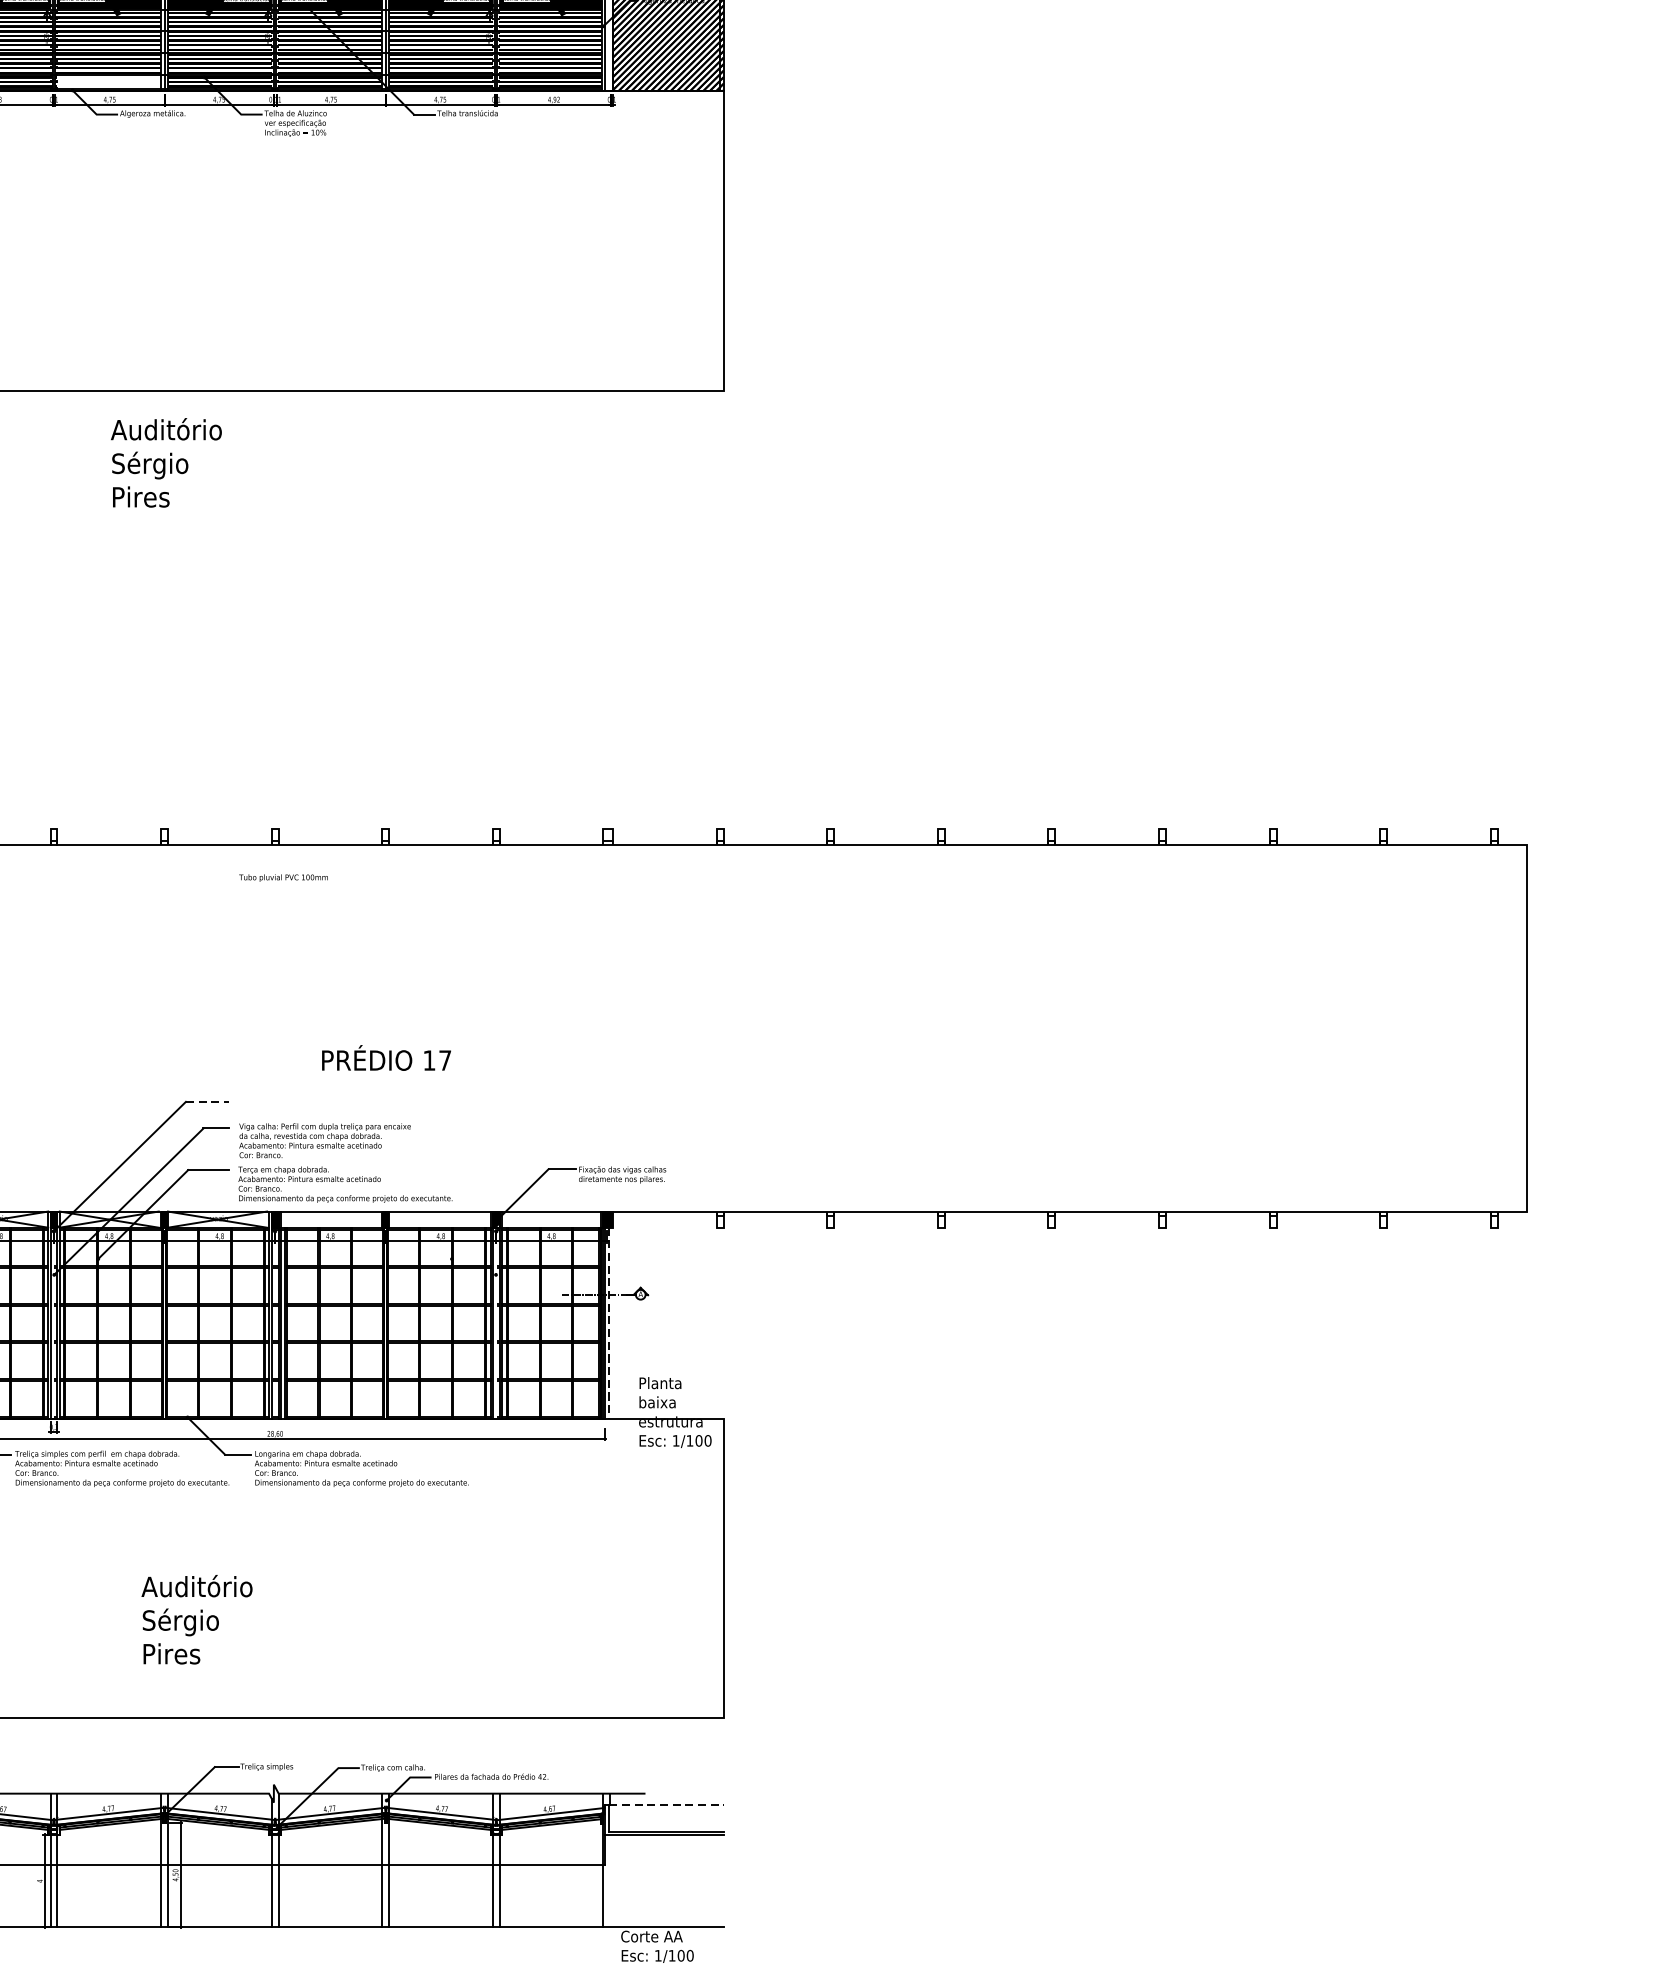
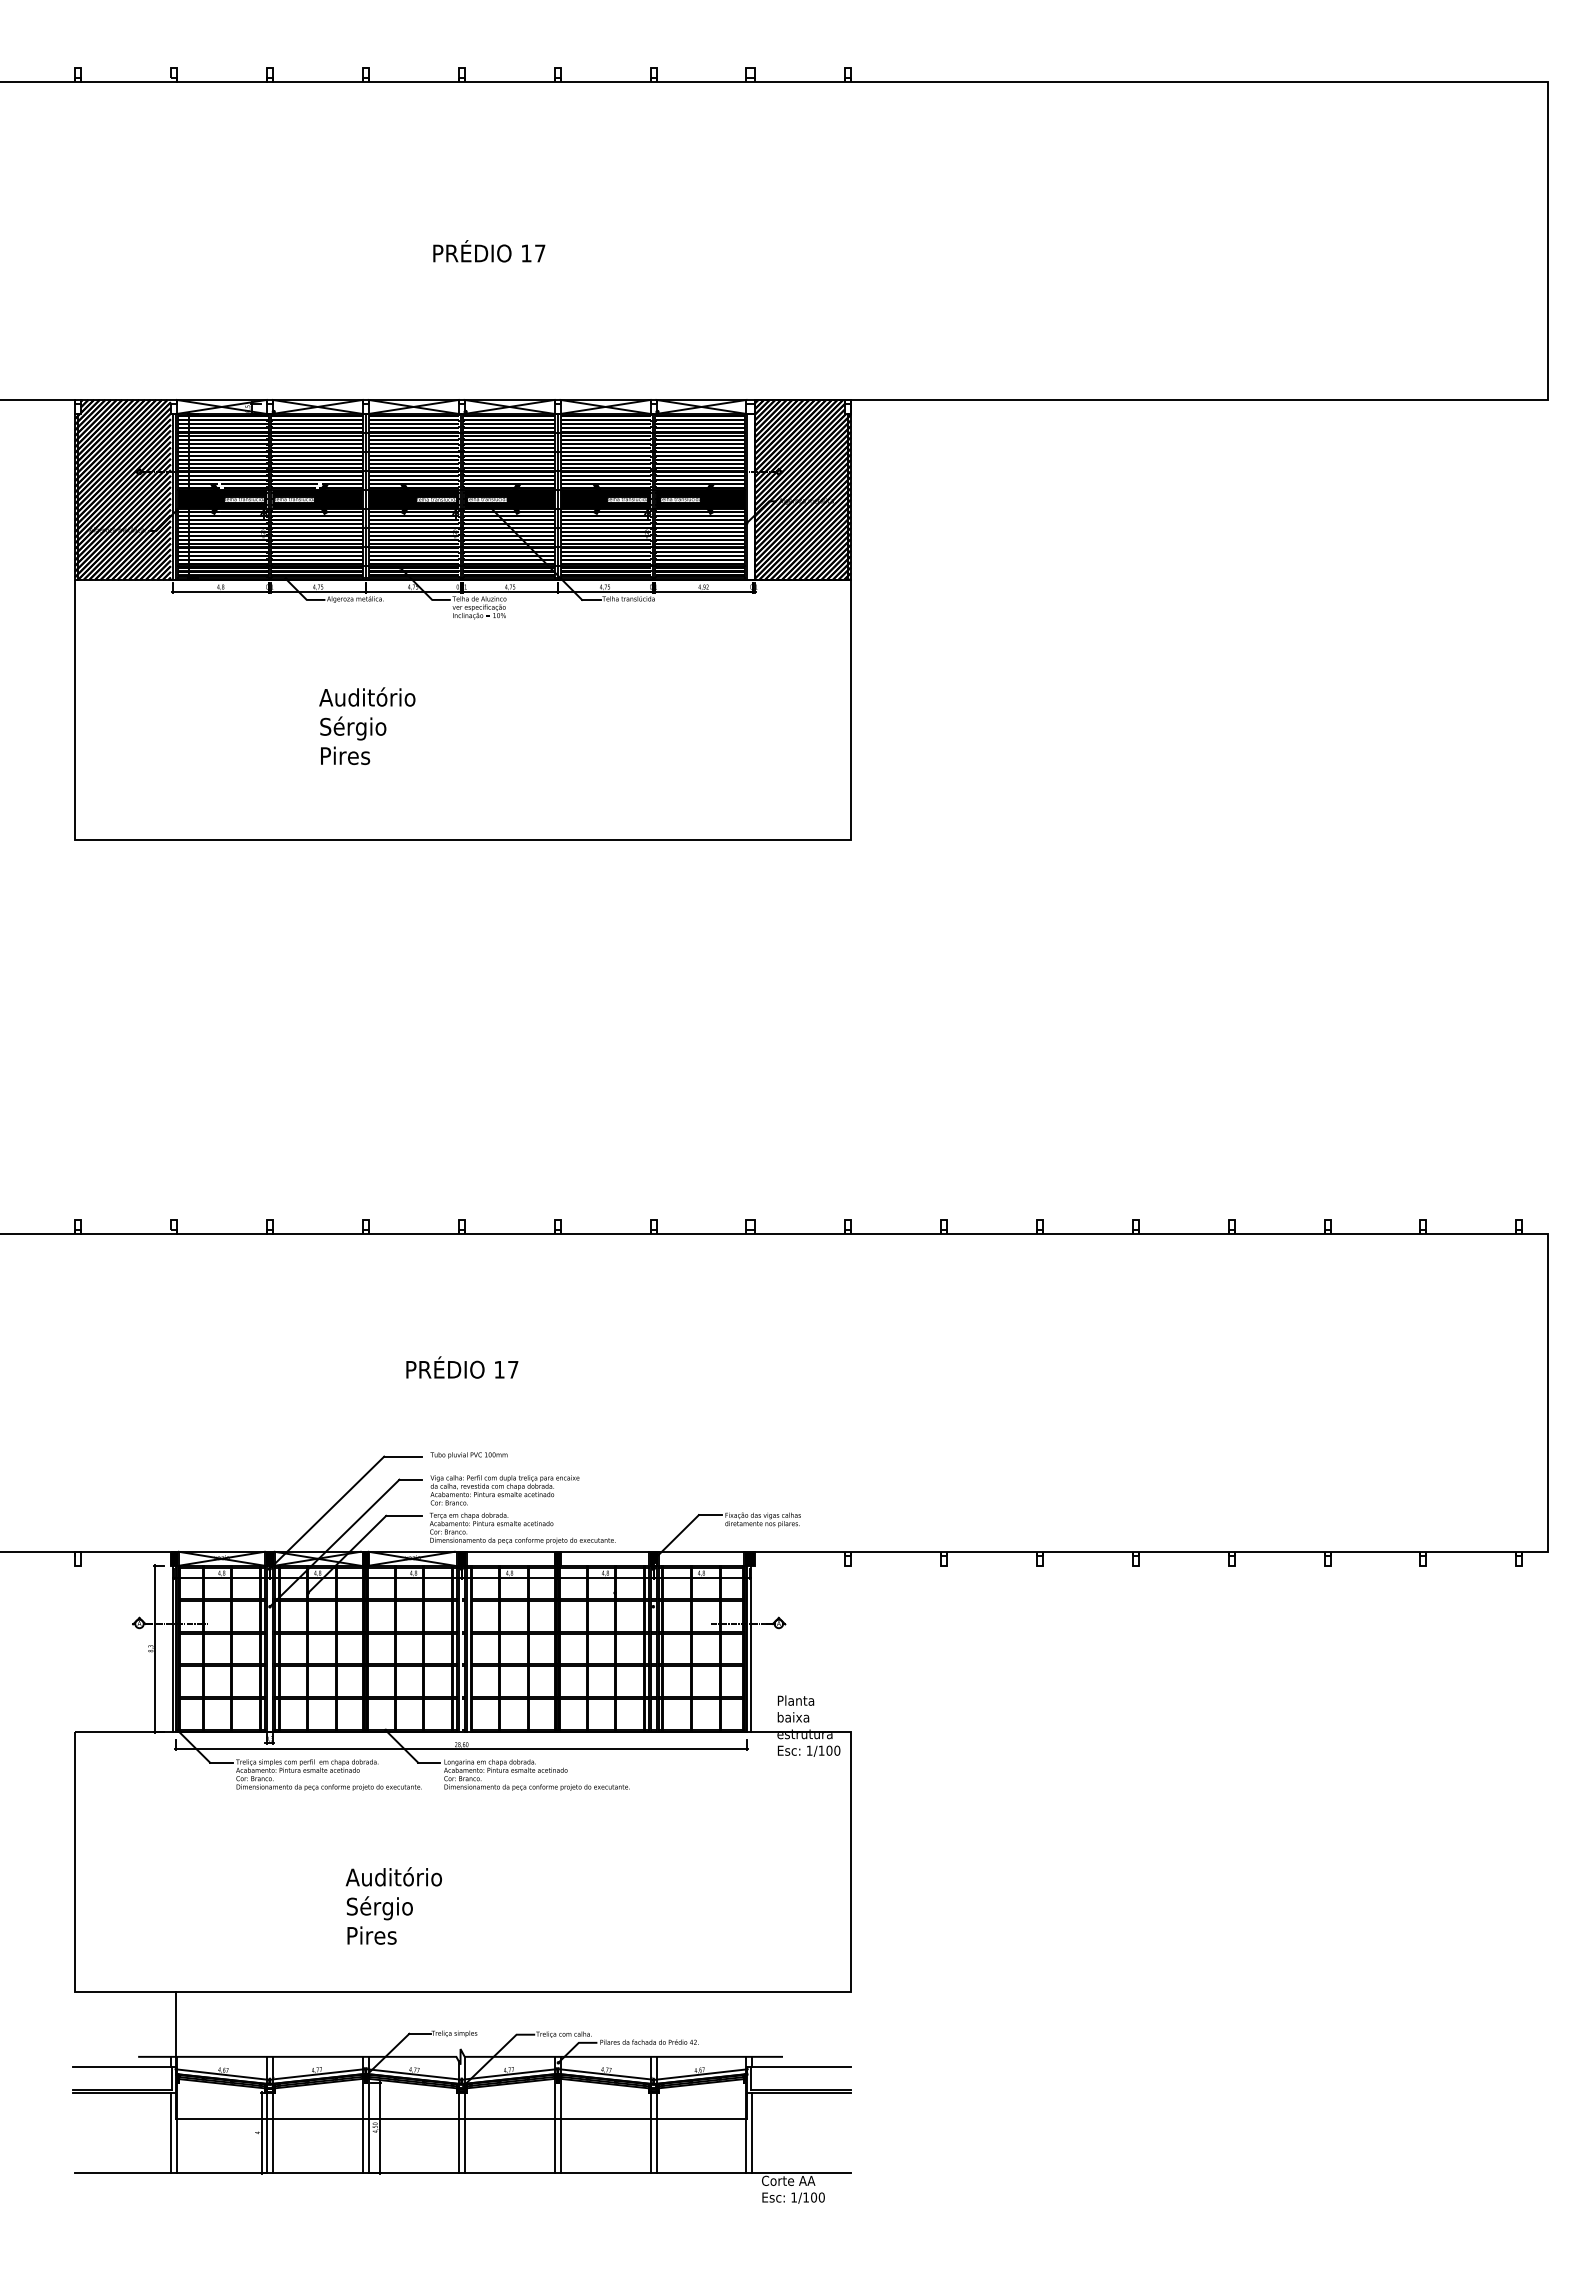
hatch: (108, 81) -> (317, 571), added
text: (166, 462) -> (367, 725), moved
text: (283, 878) -> (468, 1455), moved
text: (386, 1057) -> (462, 1367), moved
line: (208, 1101) -> (403, 1456), dashed -> solid
line: (609, 1323) -> (751, 1648), dashed -> solid
line: (666, 1804) -> (801, 2066), dashed -> solid
line: (610, 1880) -> (752, 2132), added

